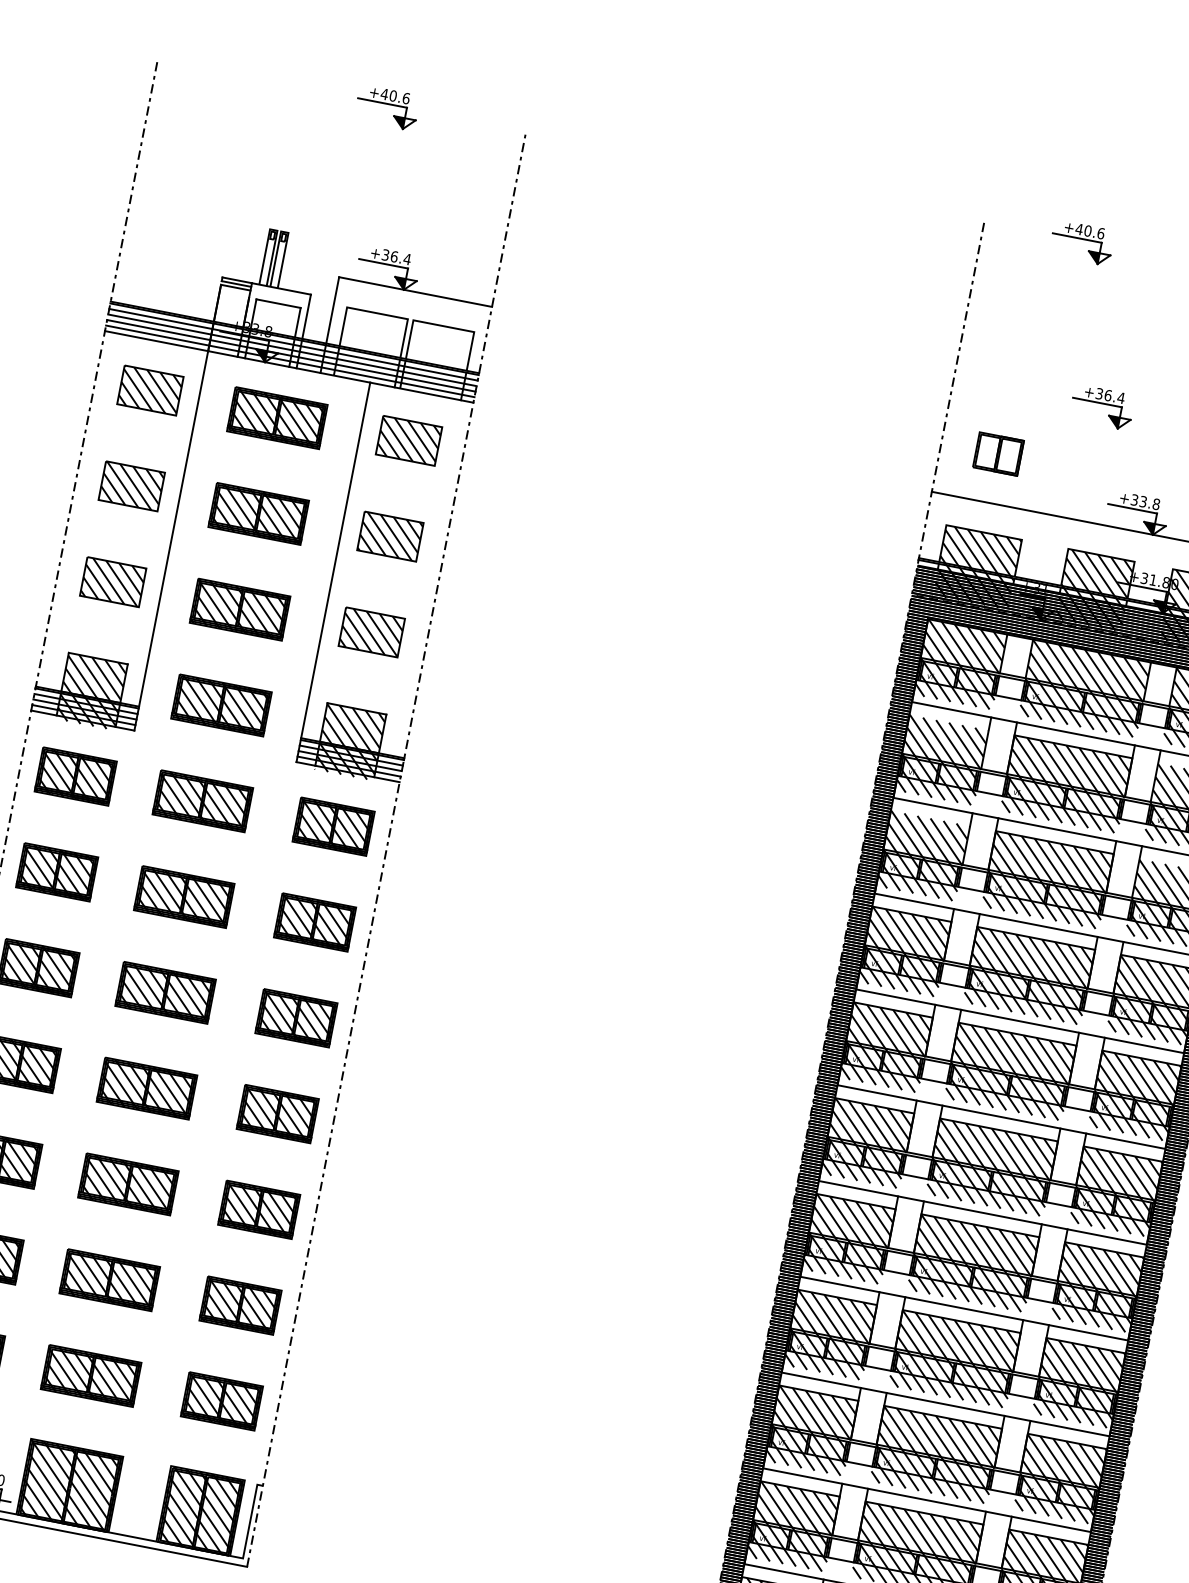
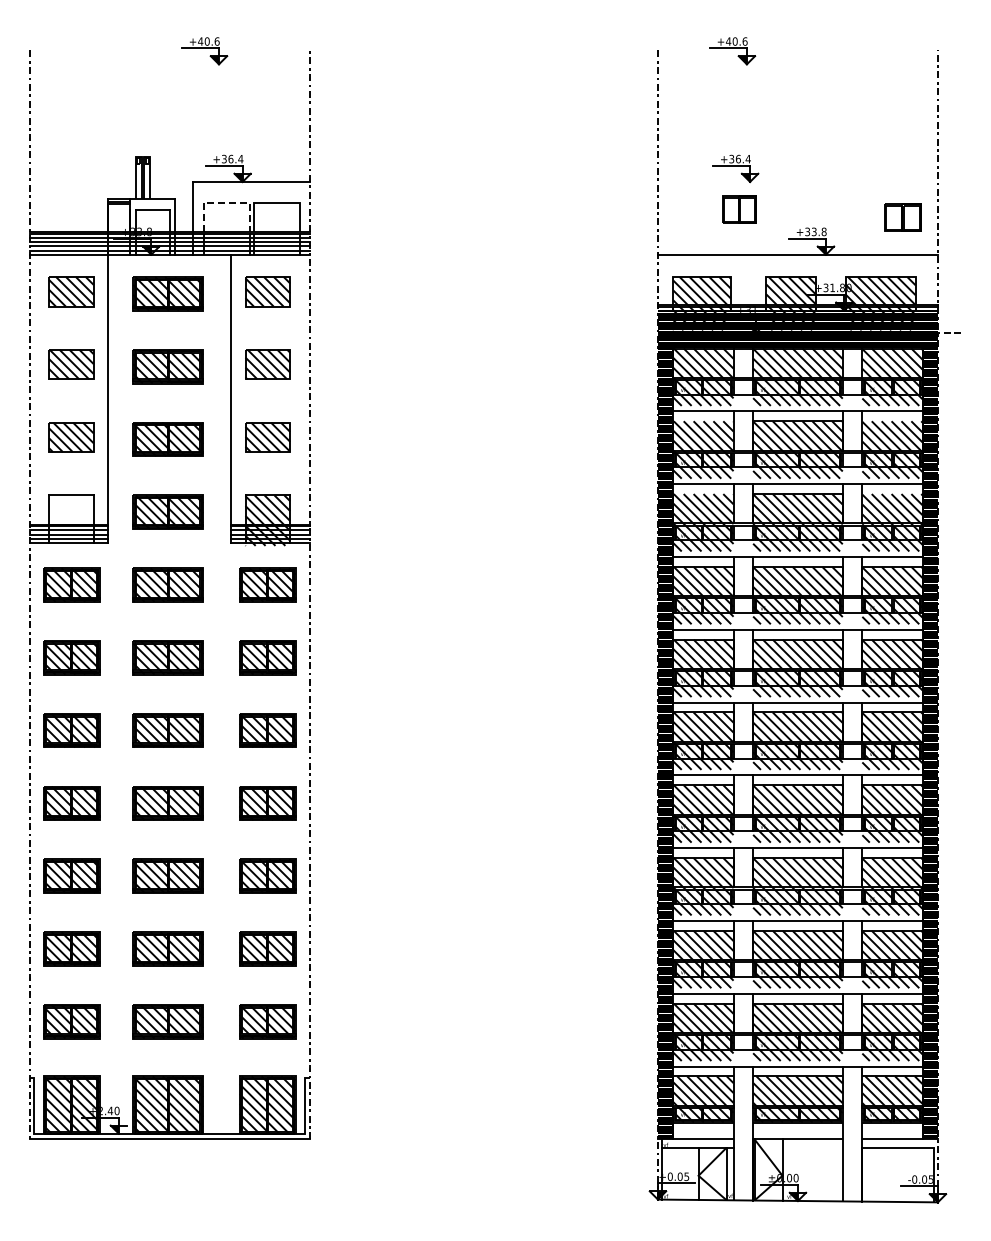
line: (378, 312) -> (227, 202), solid -> dashed
part: (1102, 407) -> (735, 168), moved
part: (998, 453) -> (739, 209), moved
hatch: (90, 691) -> (70, 520), removed

